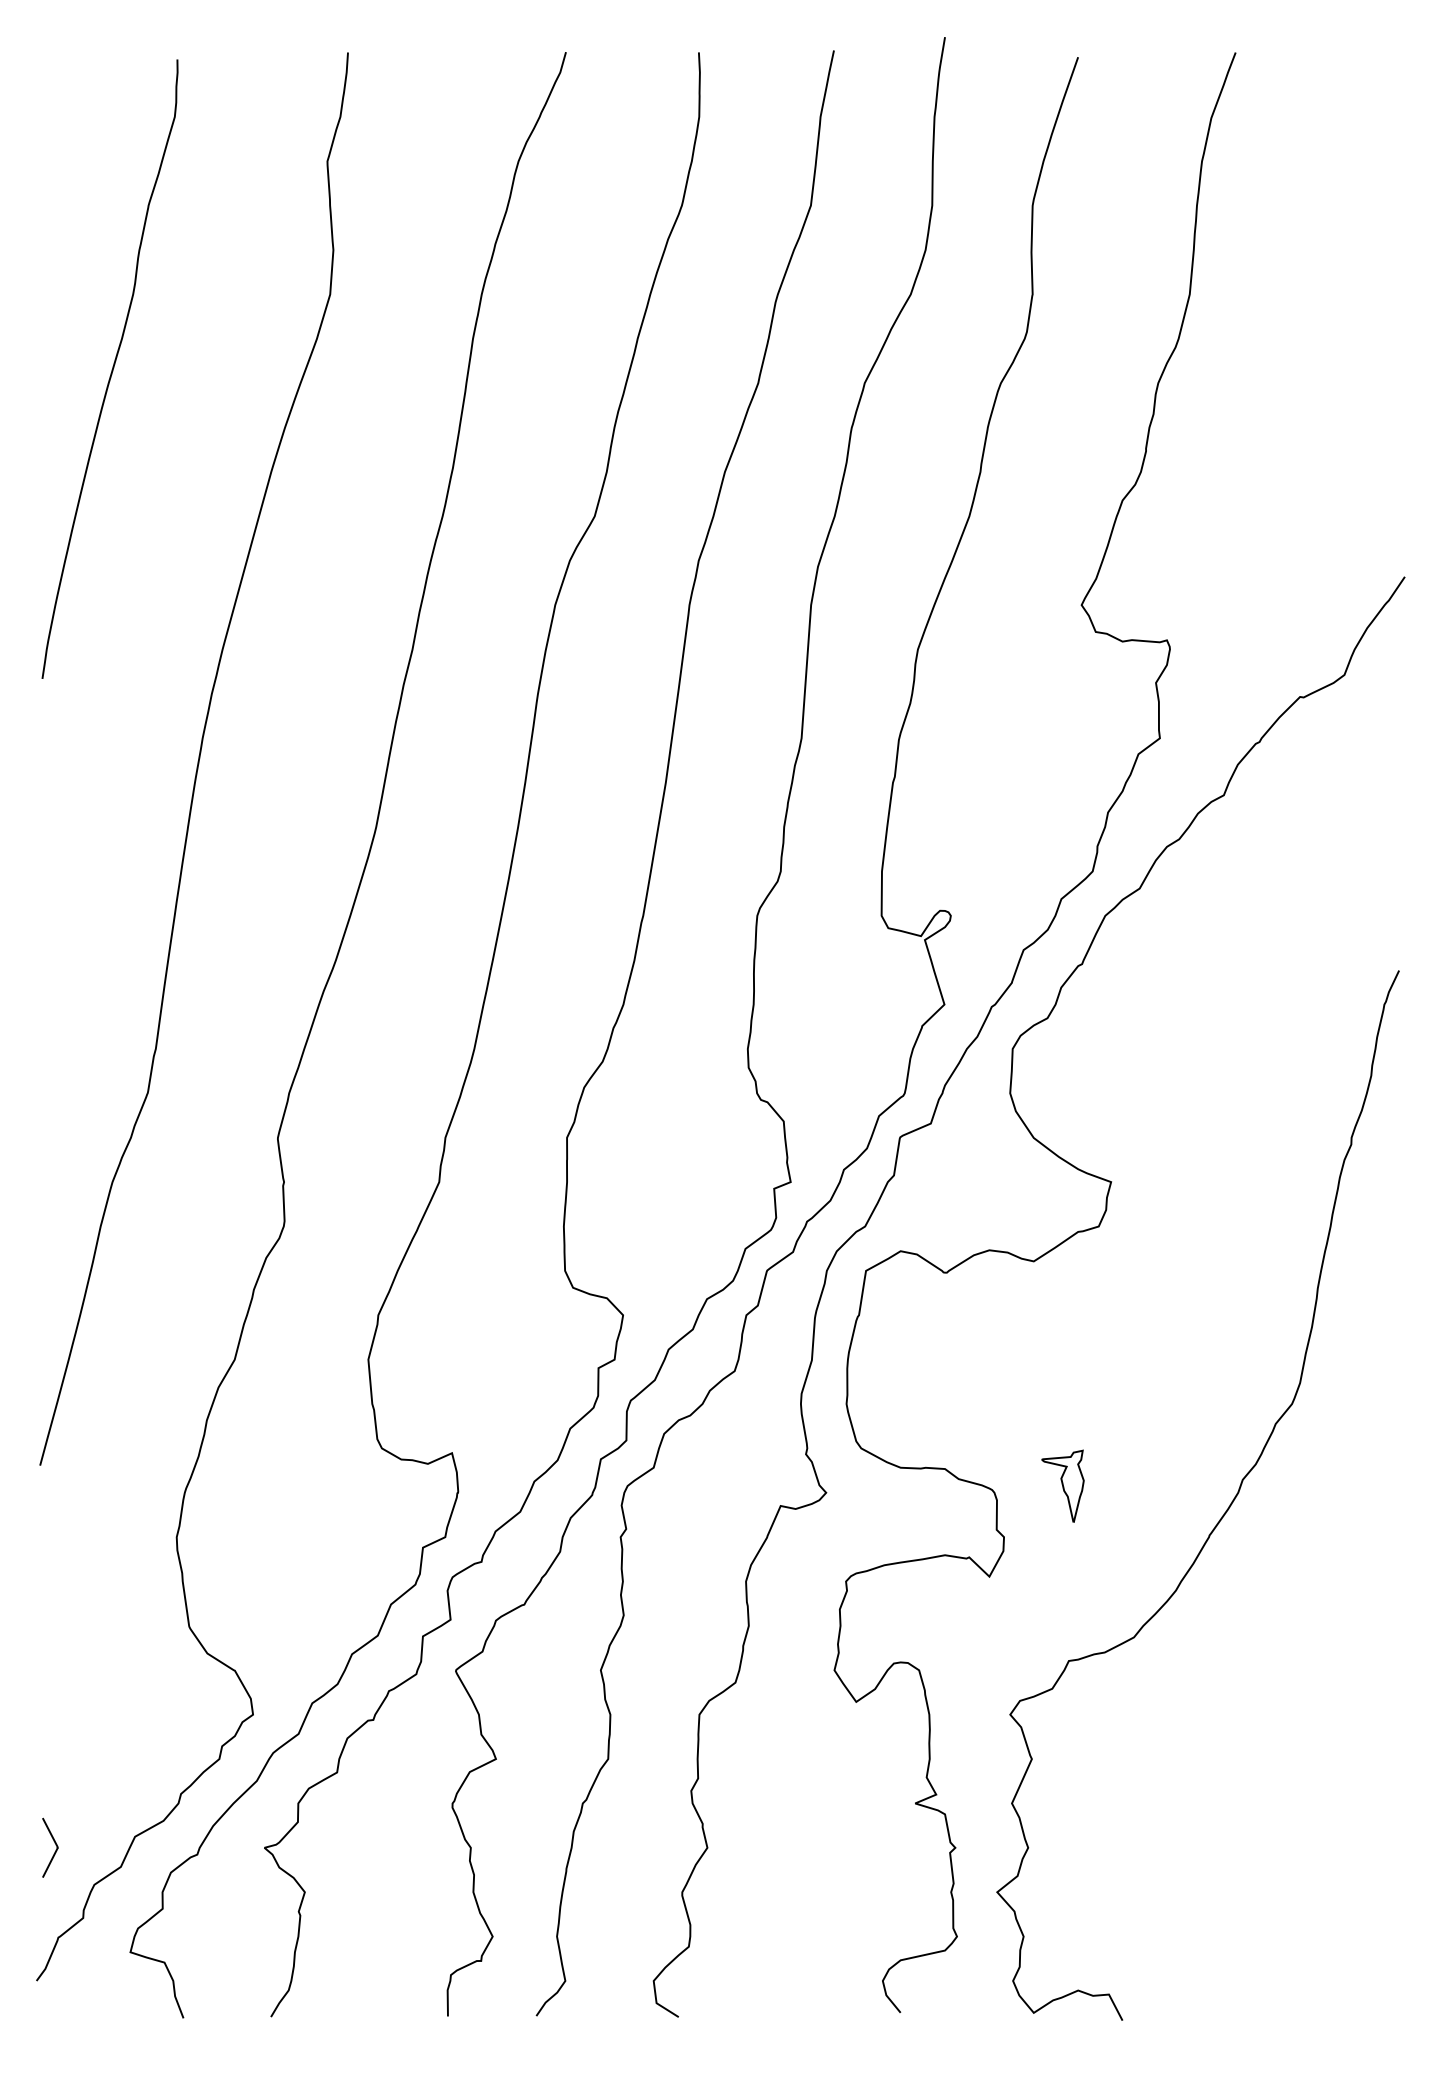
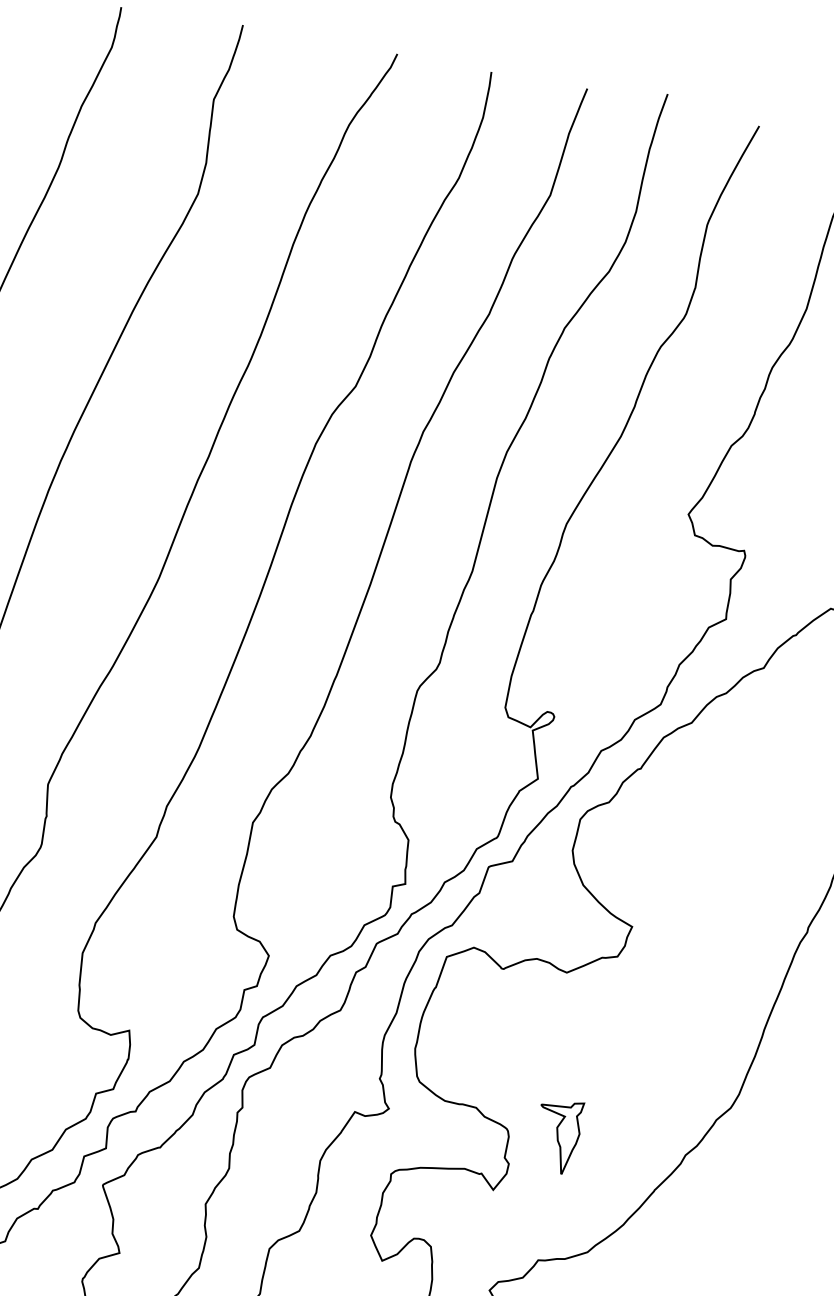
part: (1062, 1486) -> (557, 1135), size x1.43

